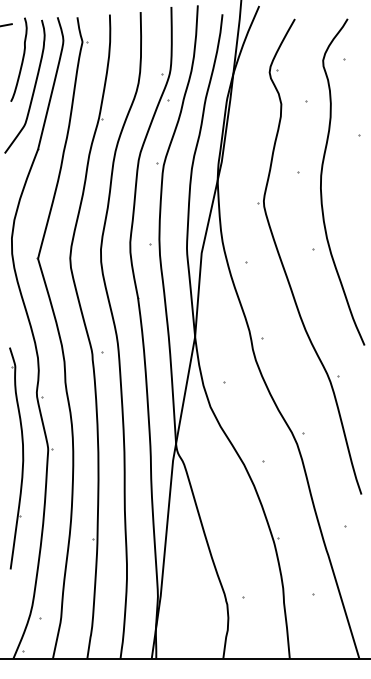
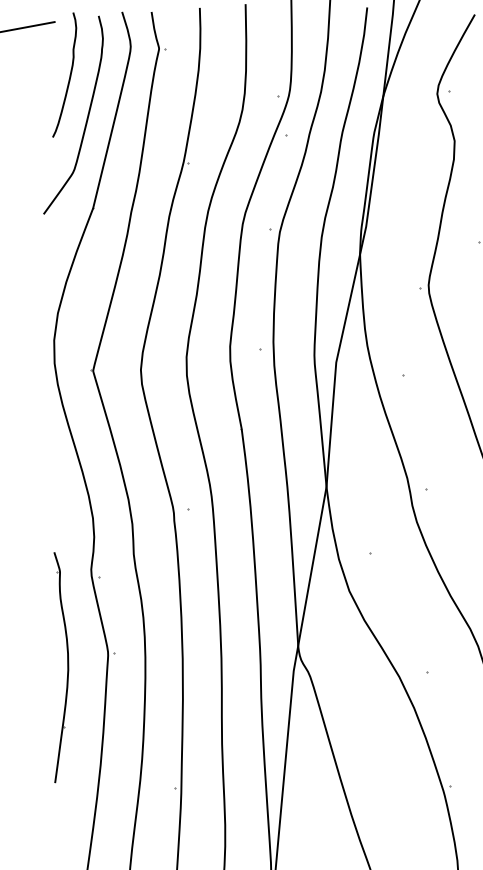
part: (16, 458) -> (61, 667), size x0.7

